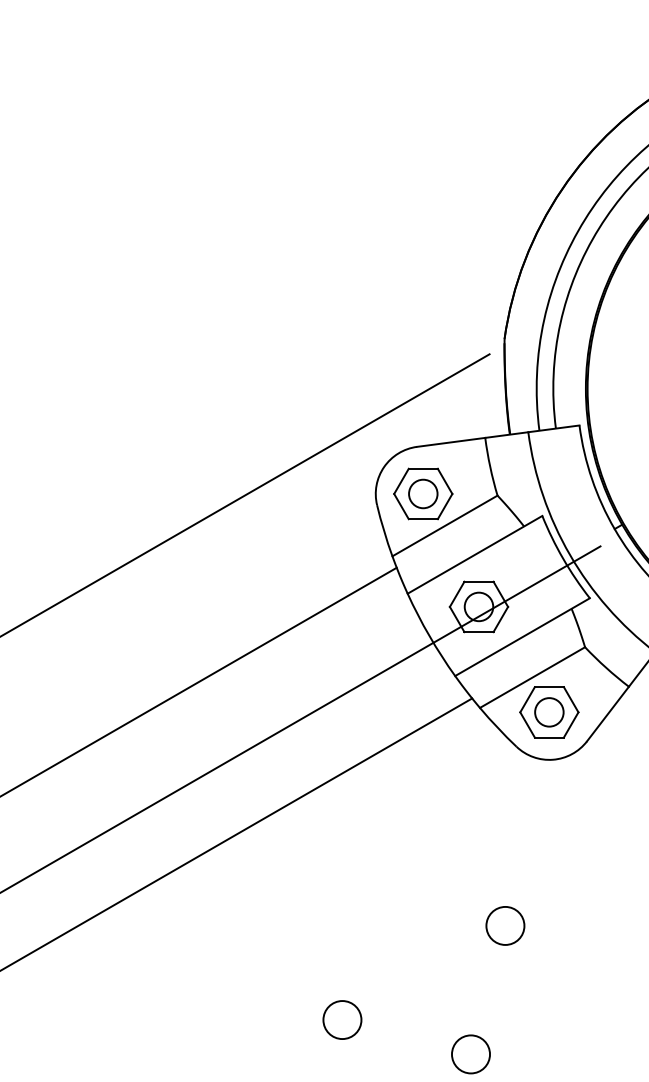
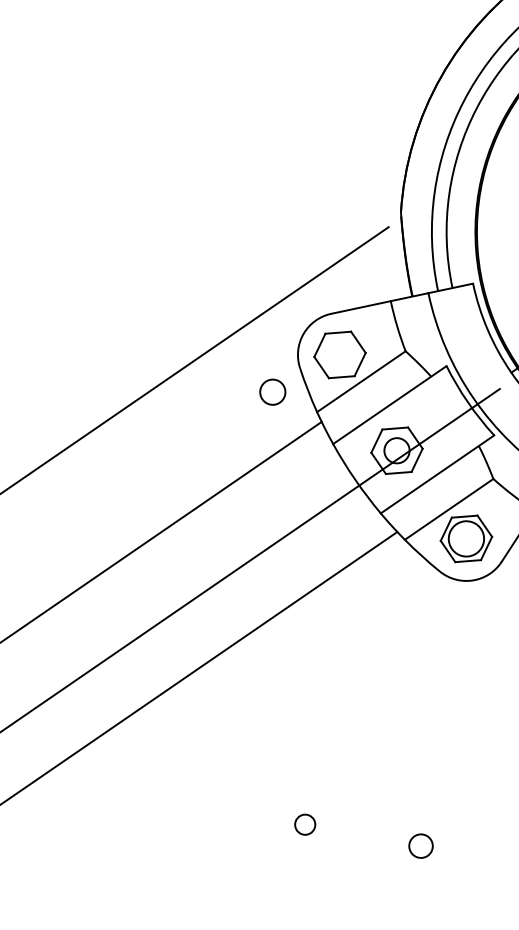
circle: (423, 493) -> (272, 391), moved
circle: (549, 712) -> (466, 539), size x1.4
circle: (505, 925) -> (442, 730), removed
circle: (342, 1019) -> (305, 824), size x0.6
circle: (471, 1054) -> (421, 846), size x0.7

